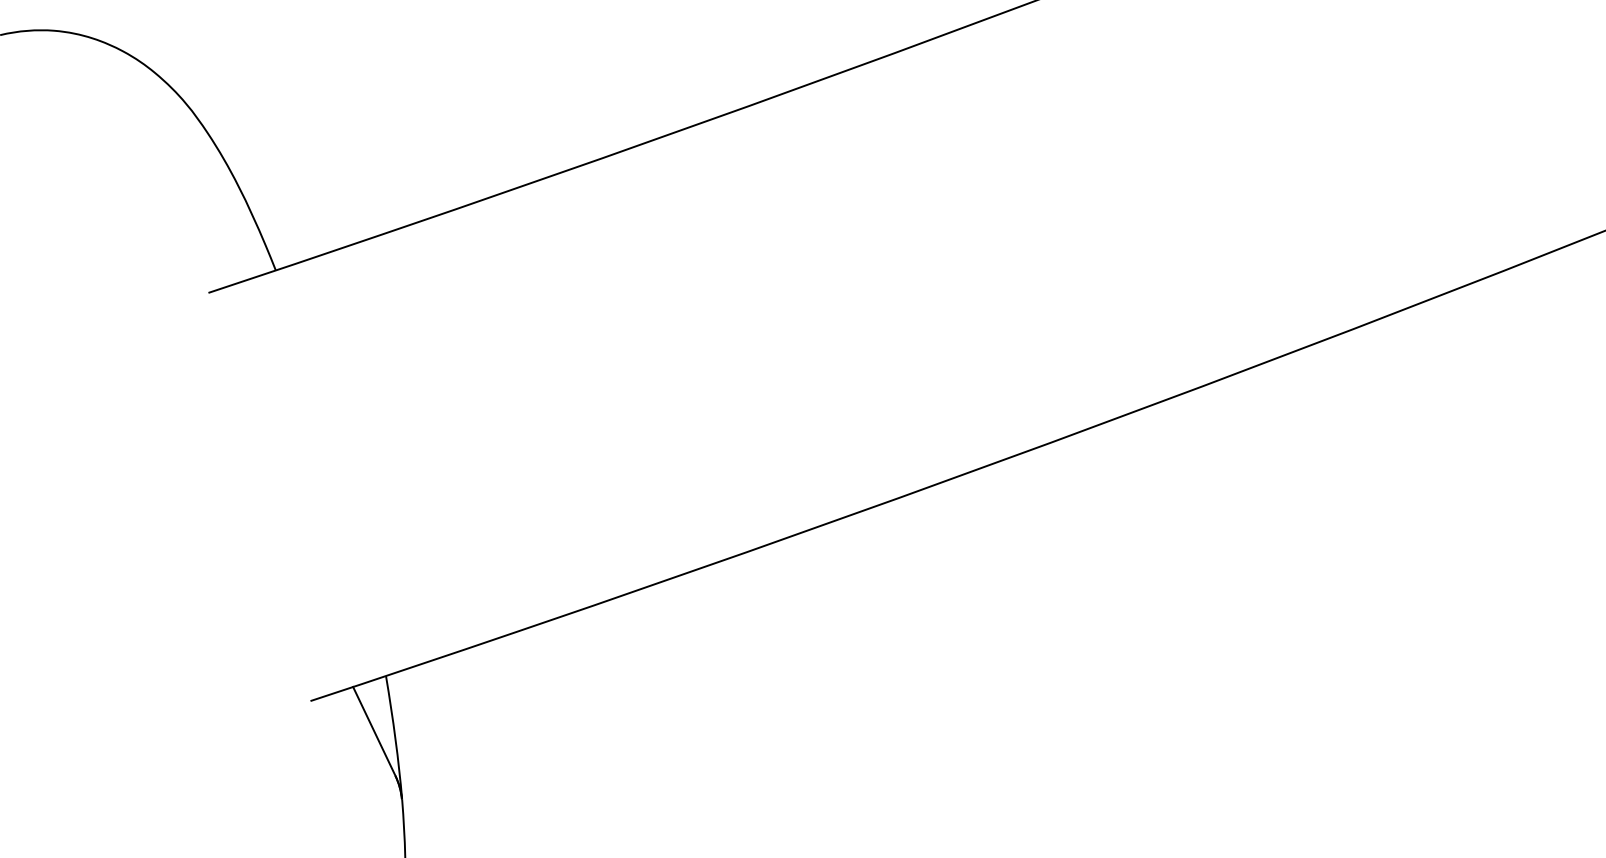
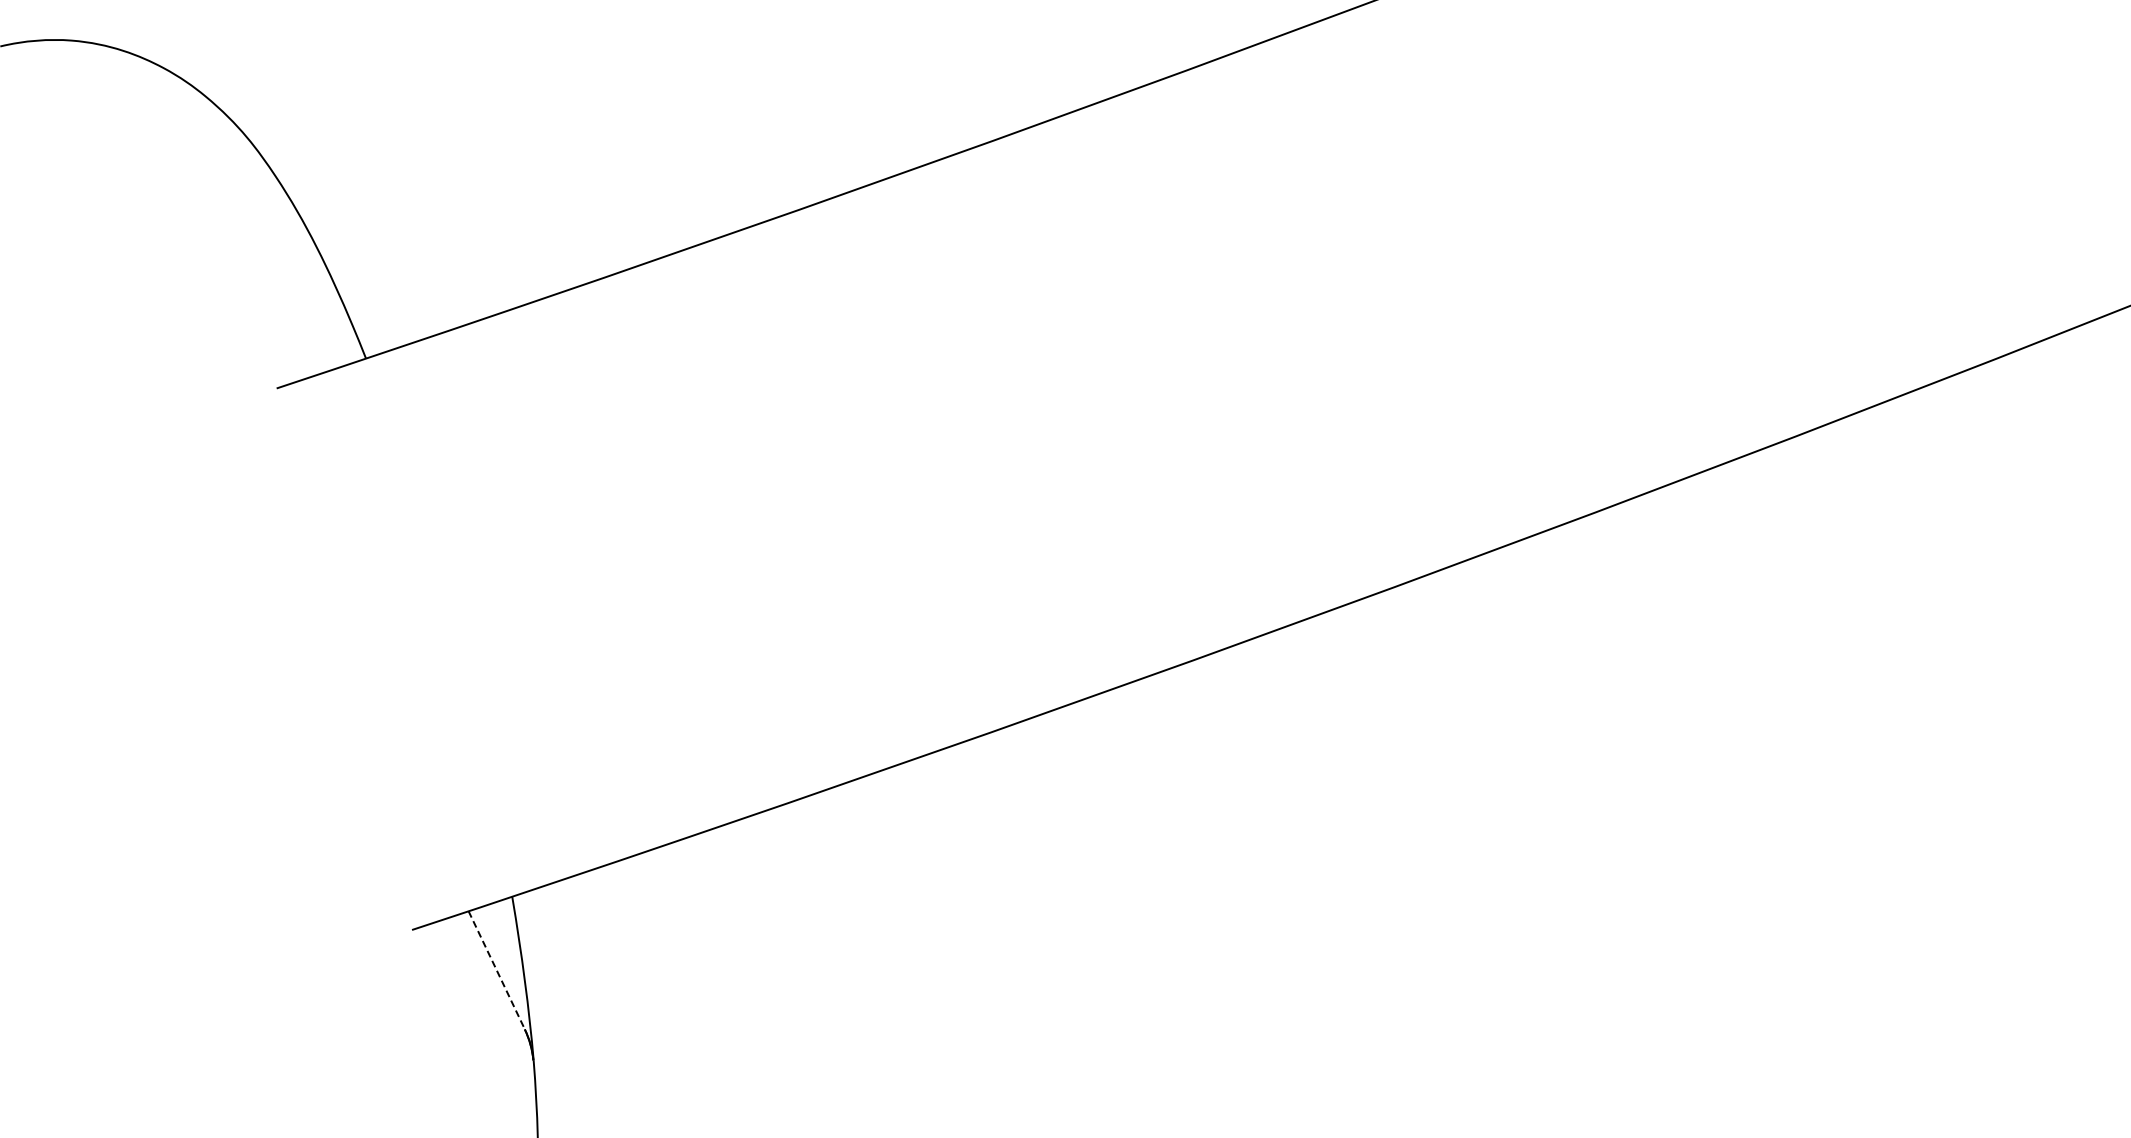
line: (374, 731) -> (496, 970), solid -> dashed

